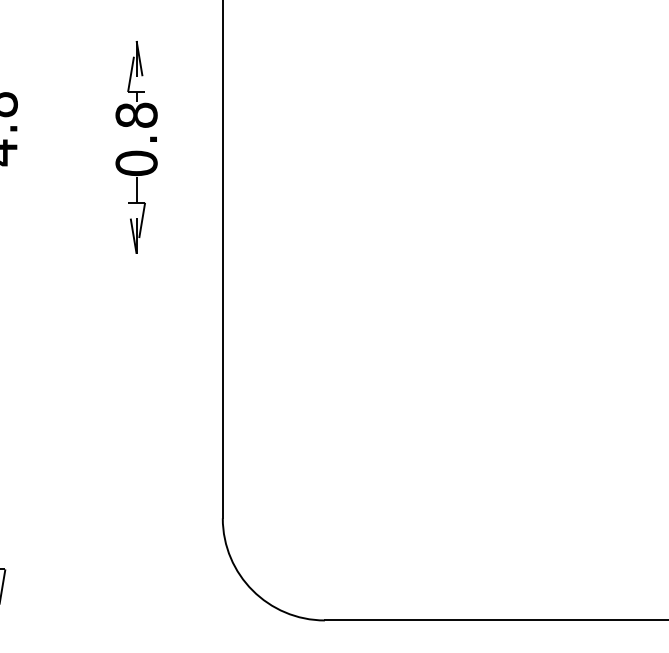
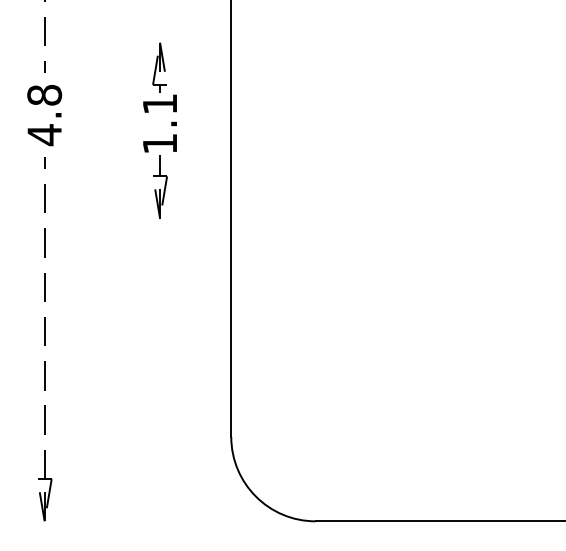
text: (135, 138) -> (159, 123), 0.8 -> 1.1

